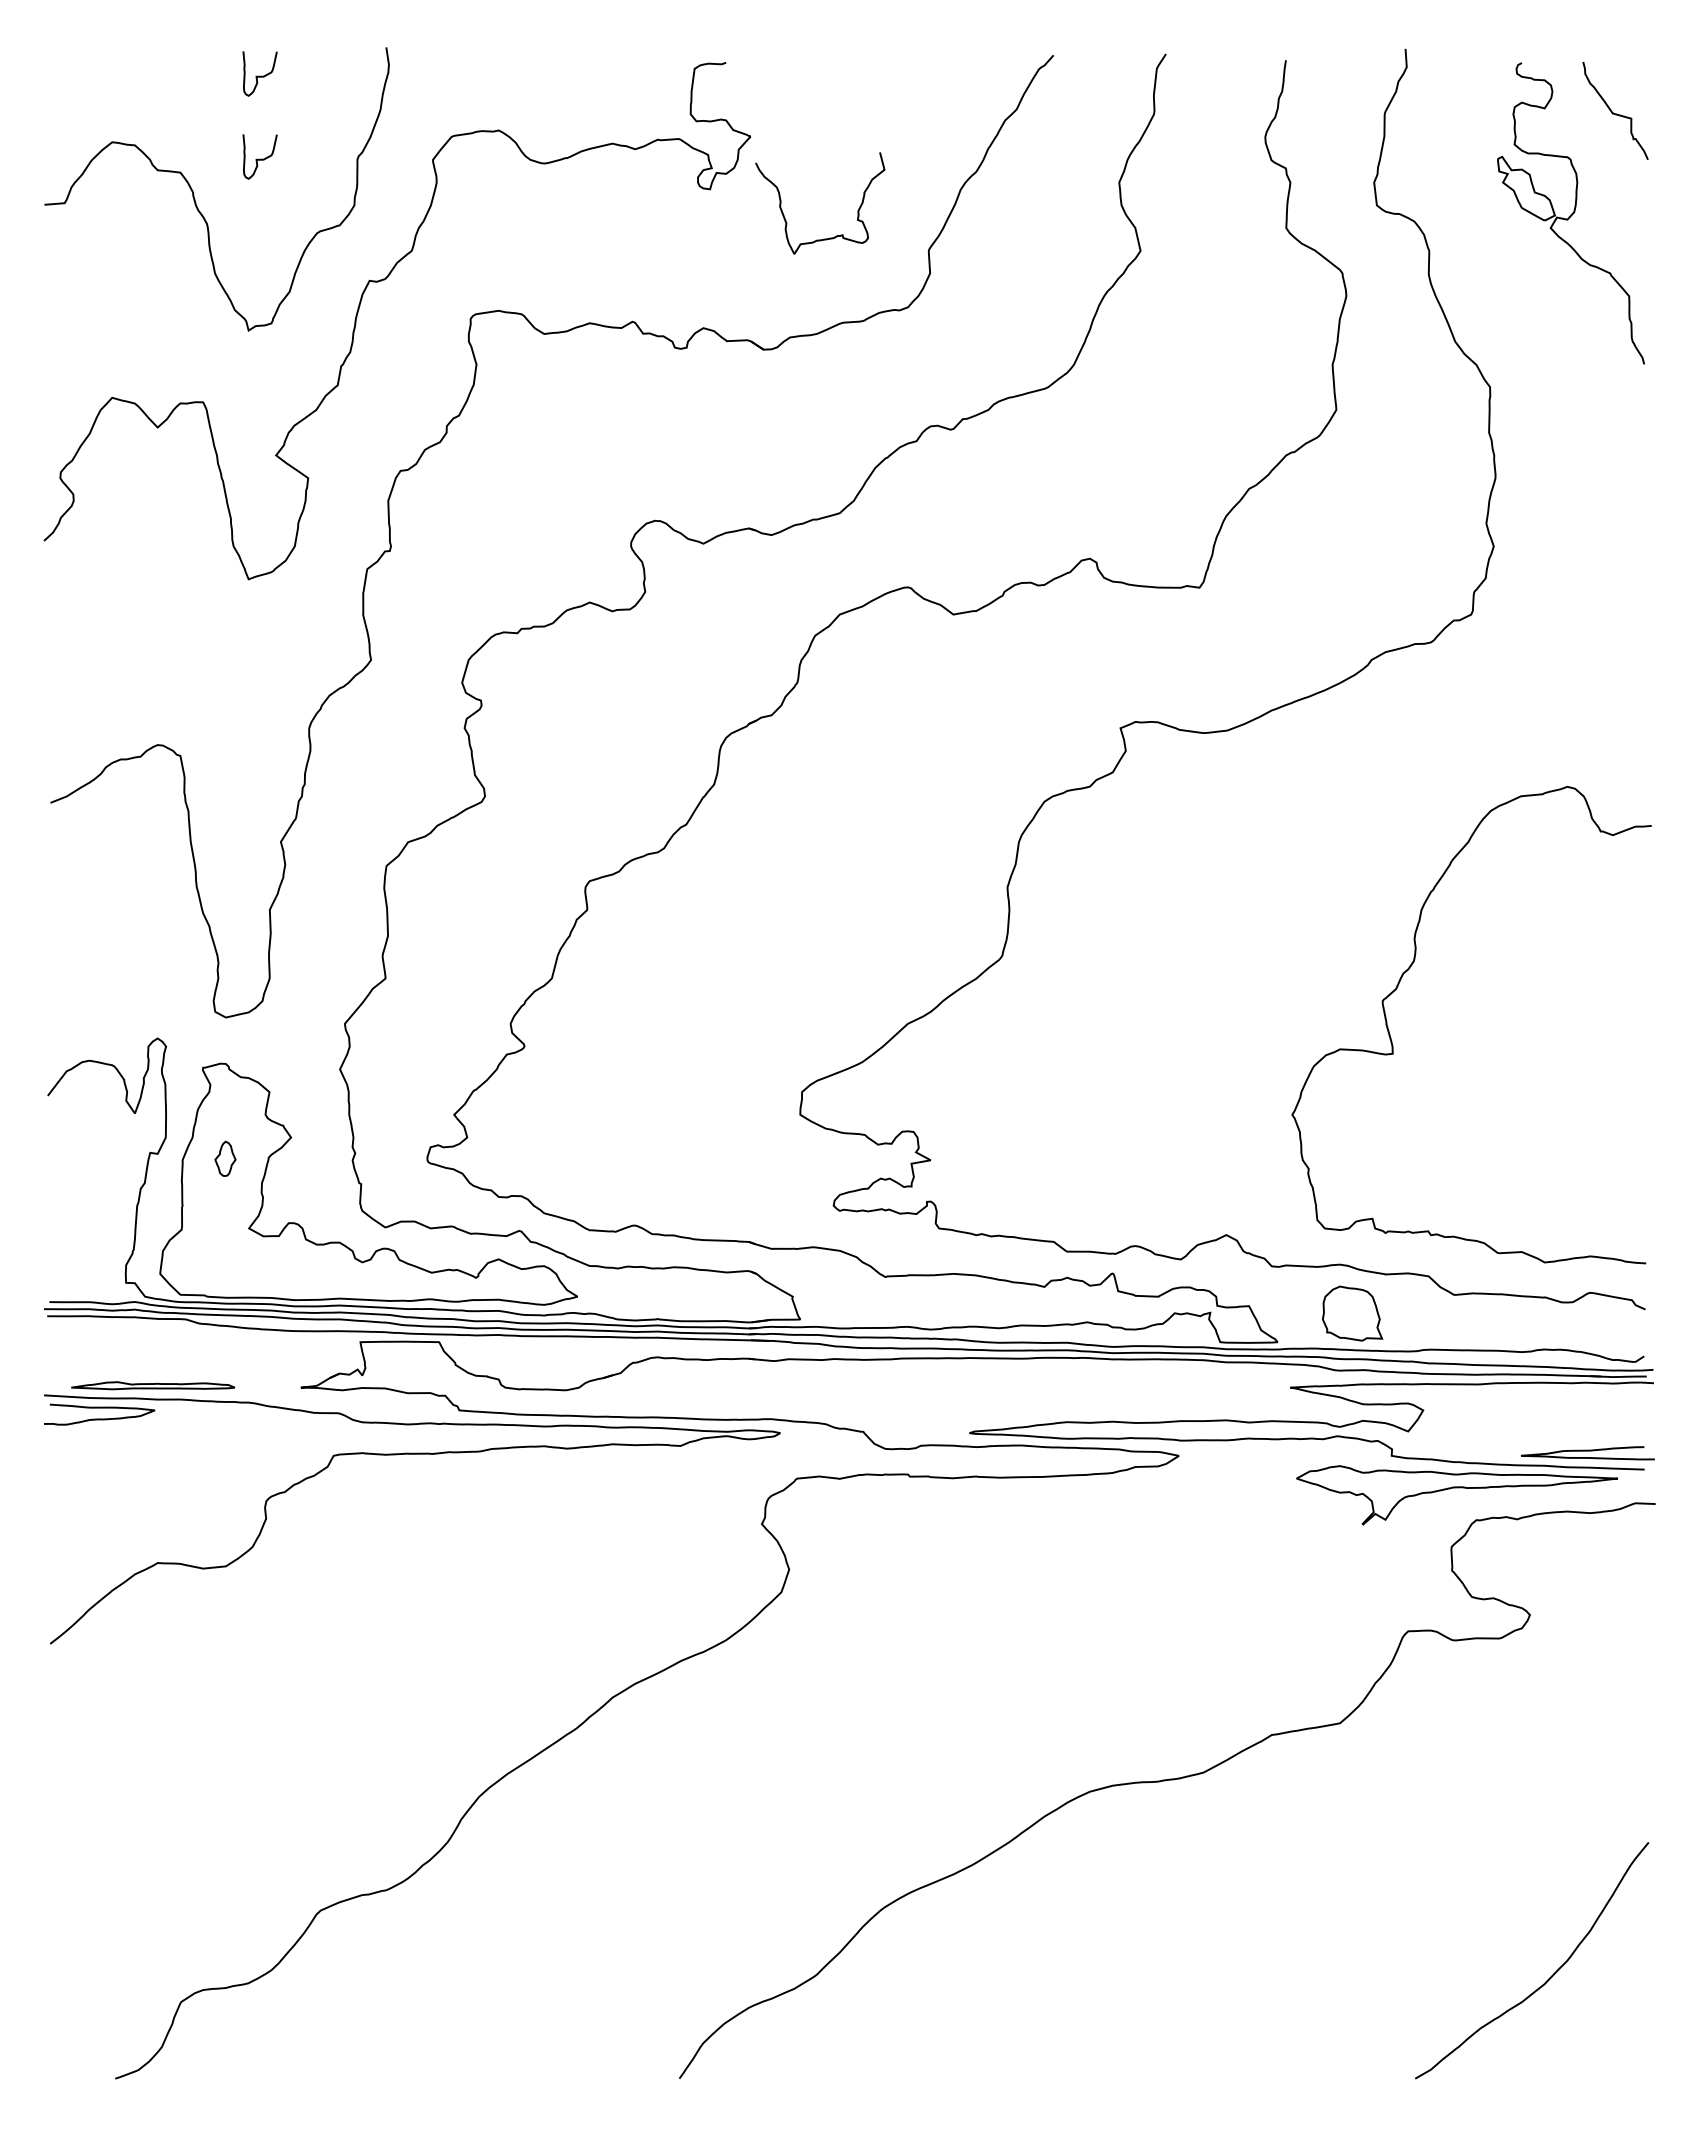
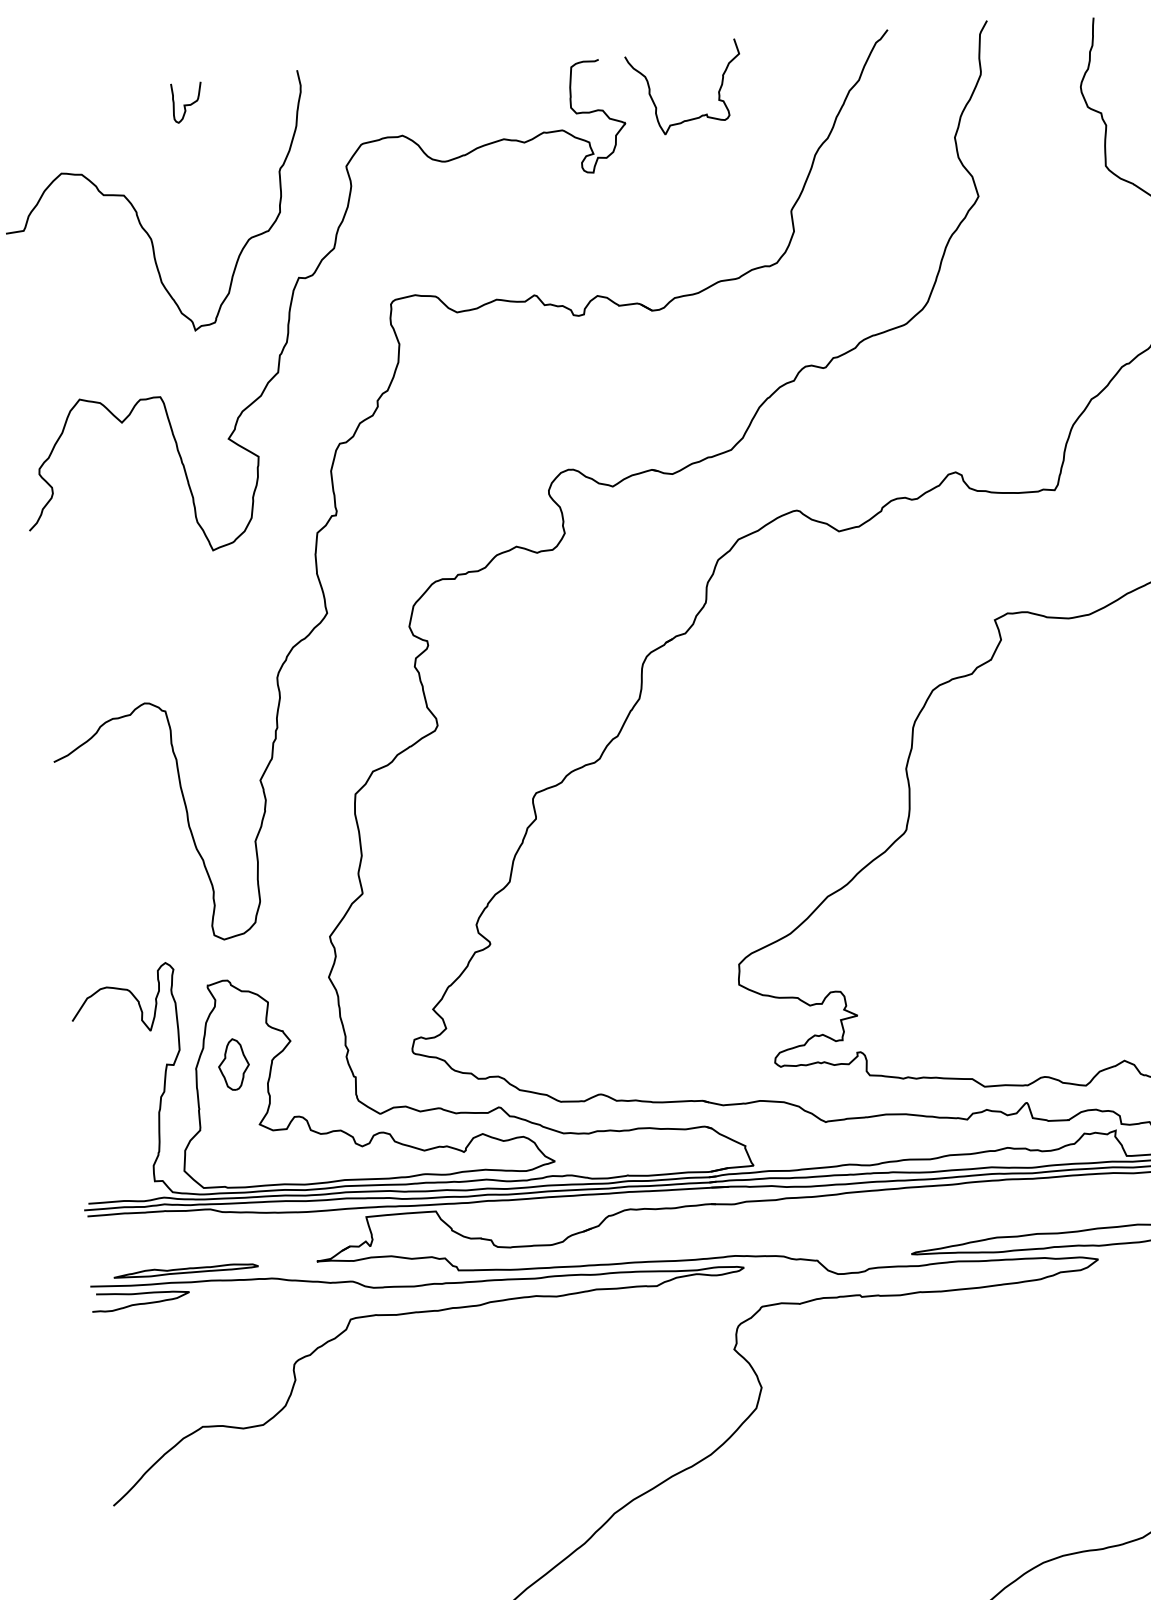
curve: (259, 158) -> (192, 177), removed
curve: (823, 238) -> (690, 118), moved
part: (225, 1158) -> (233, 1064), size x1.67

